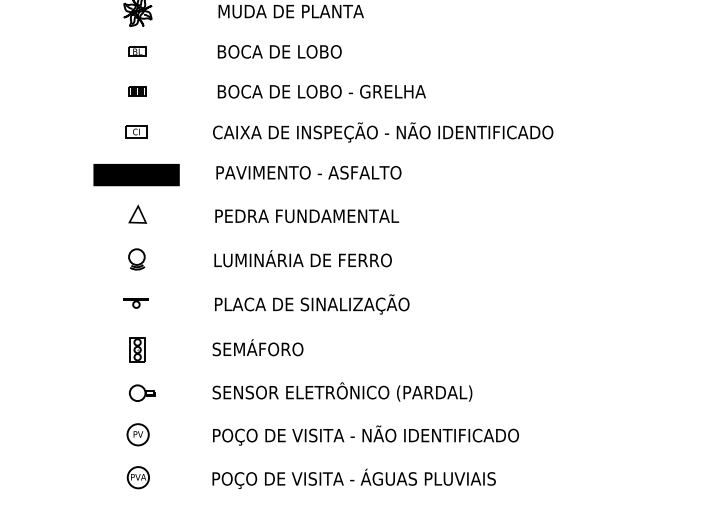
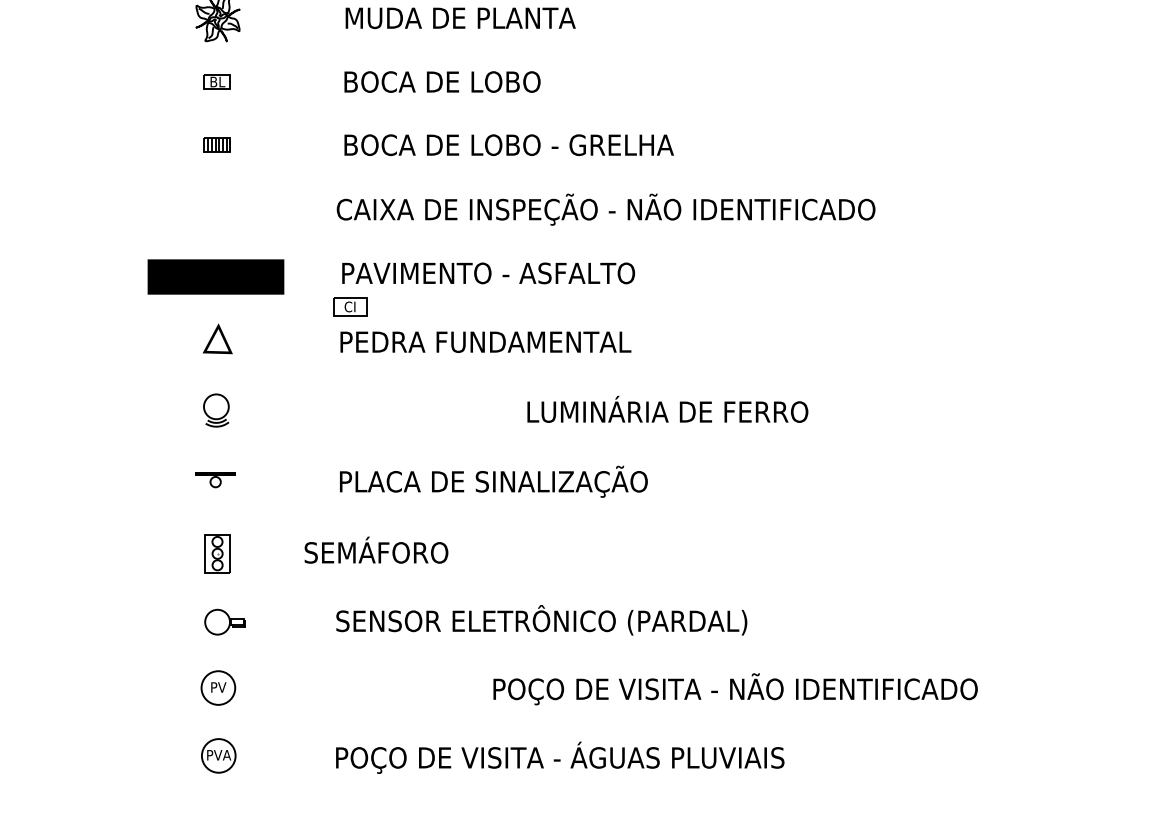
part: (136, 131) -> (350, 306), moved
text: (302, 258) -> (666, 409), moved
text: (257, 347) -> (375, 549), moved
text: (365, 435) -> (734, 689), moved

